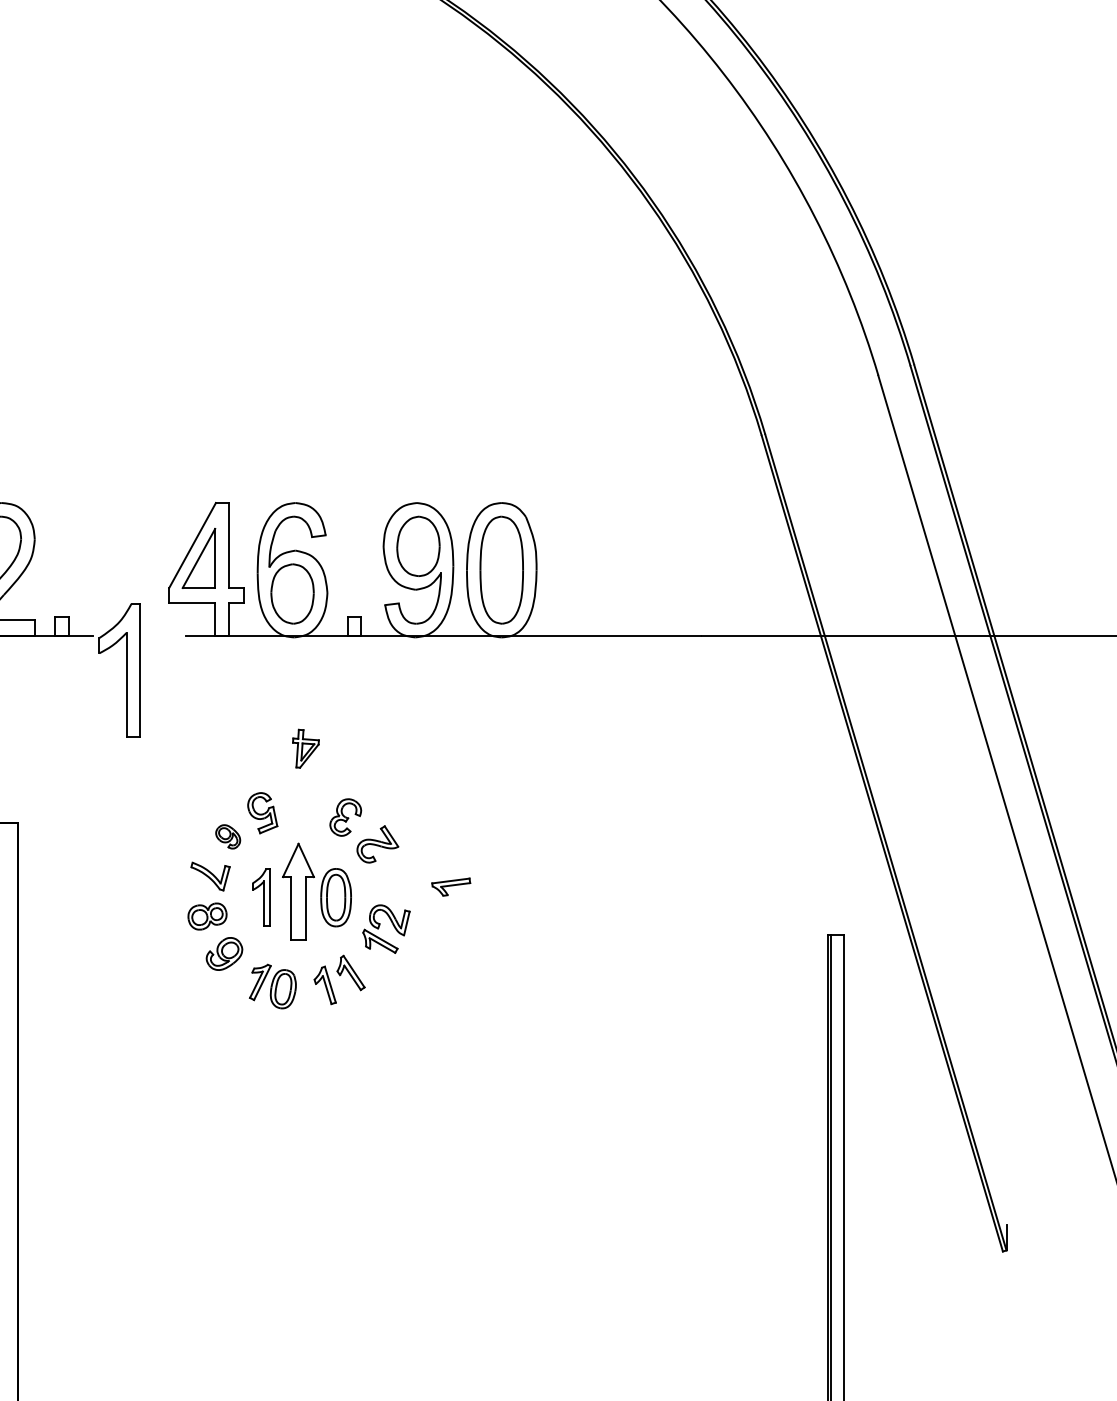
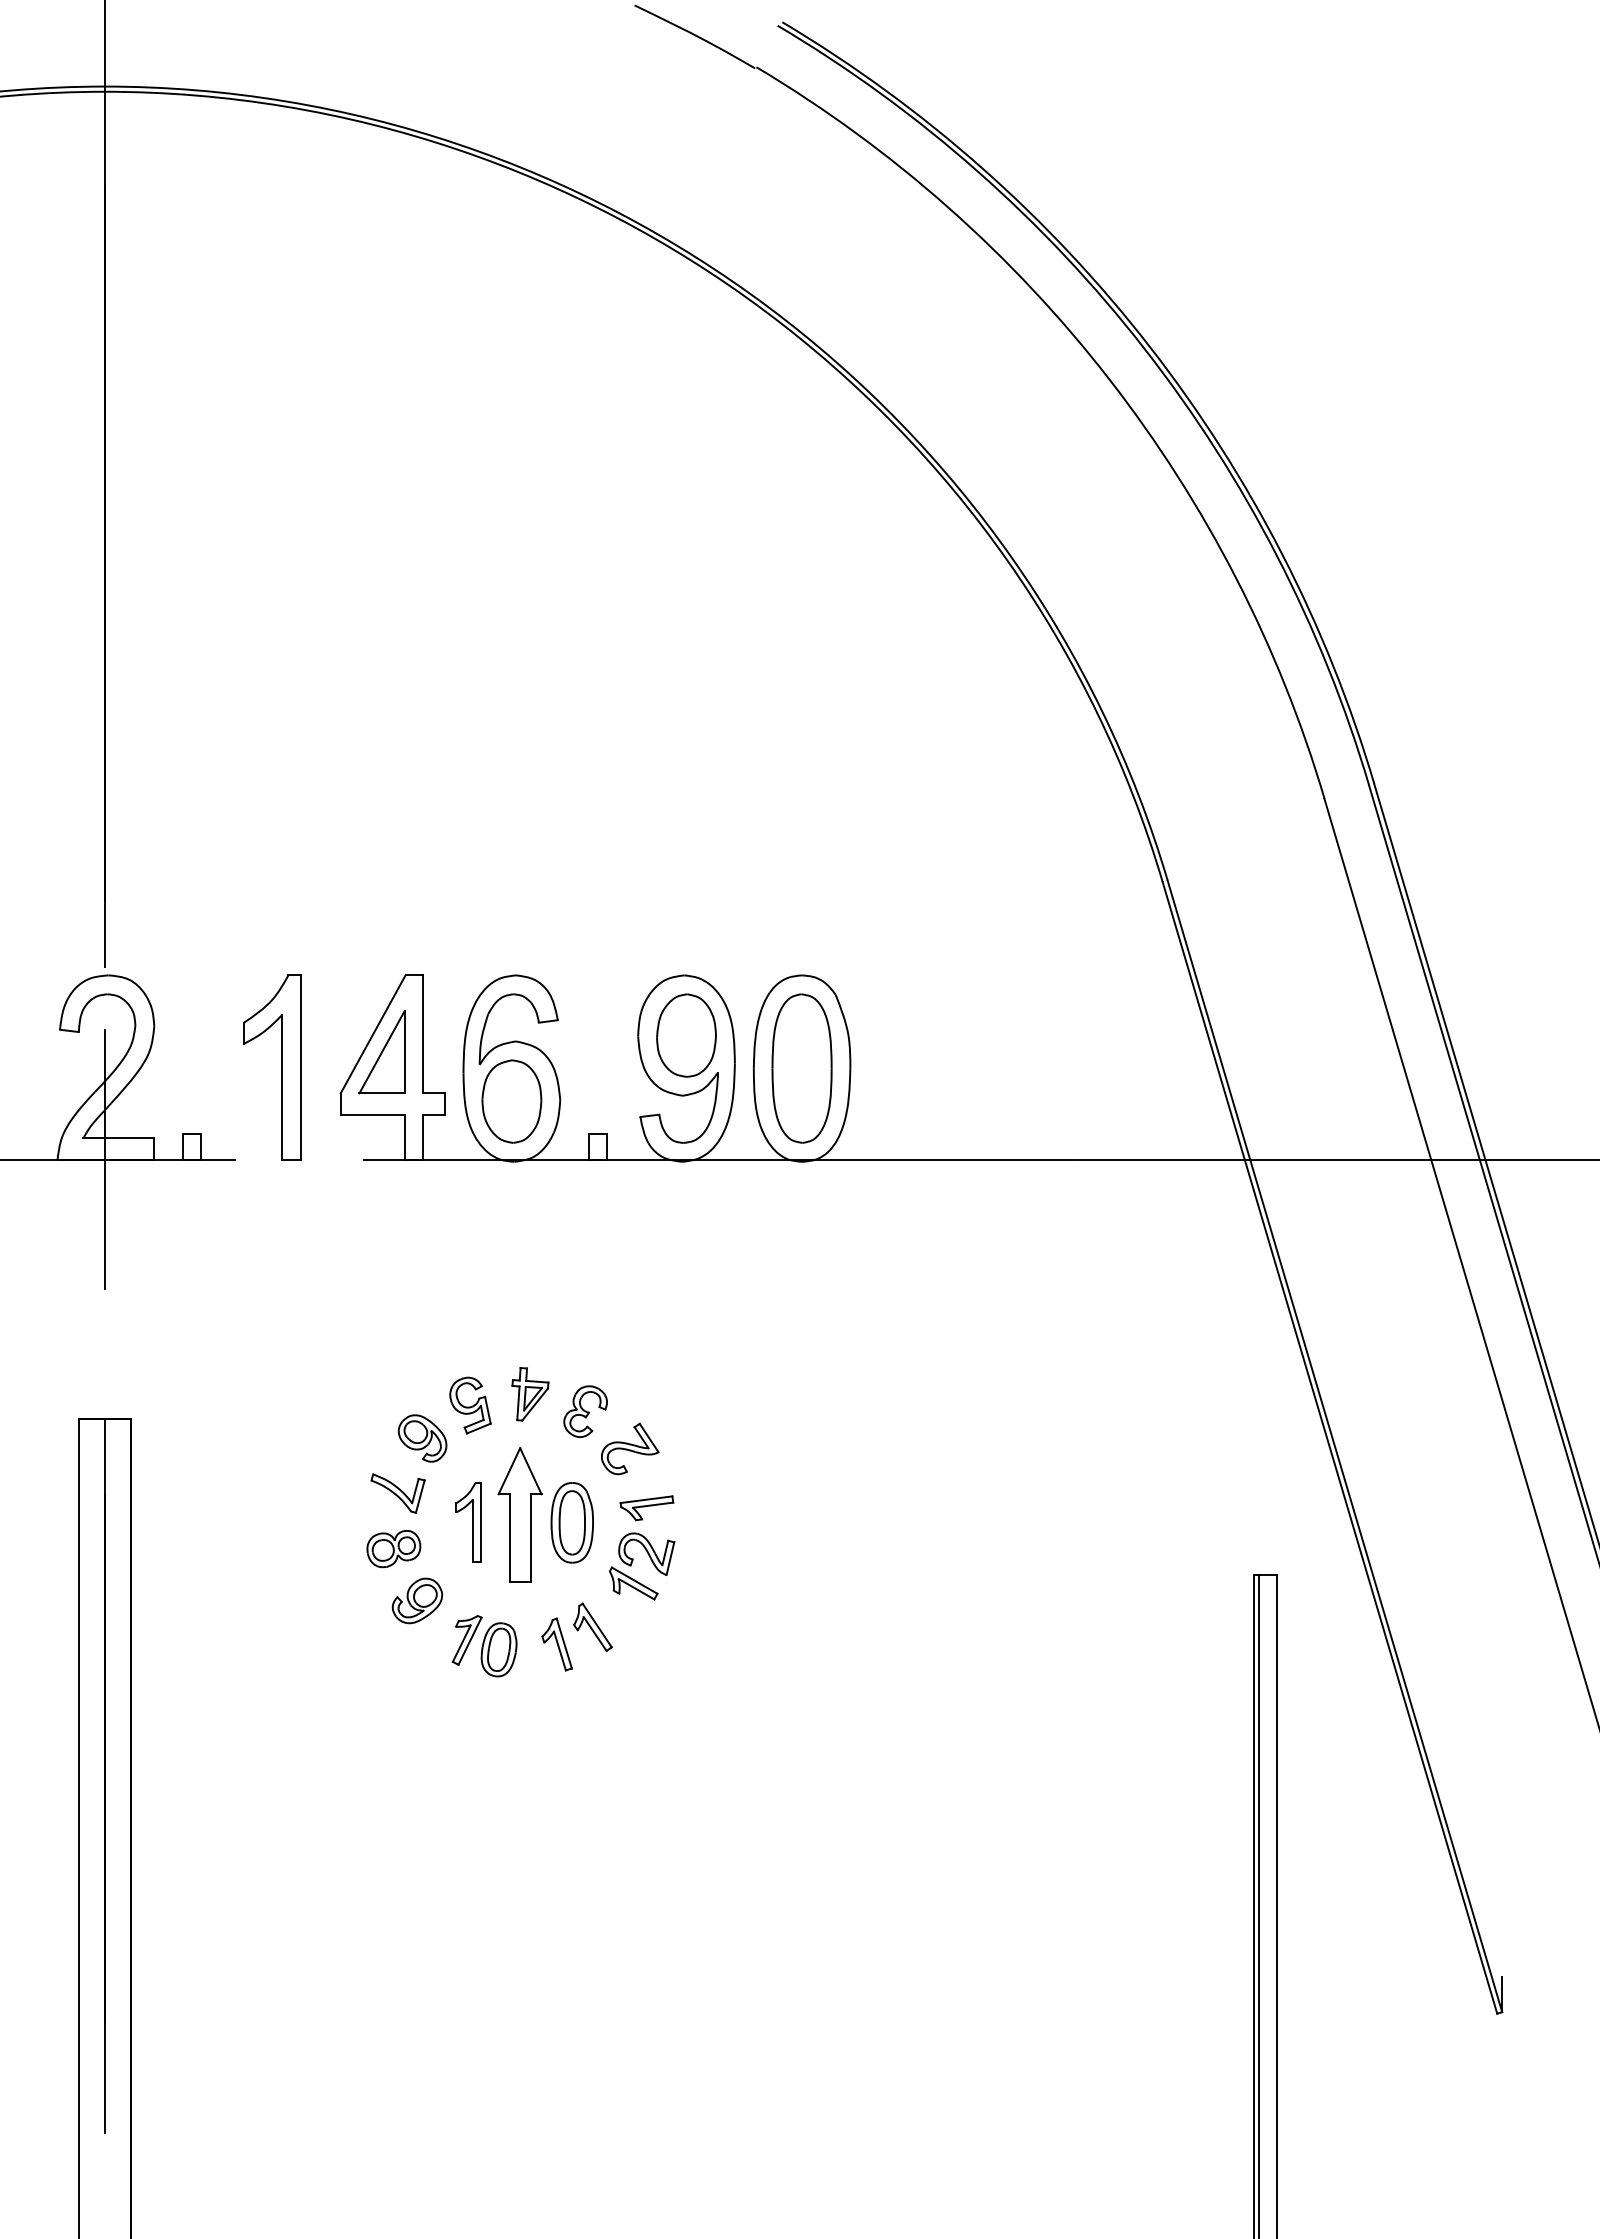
part: (126, 670) -> (281, 1067), moved
part: (305, 748) -> (530, 1394), moved
part: (228, 836) -> (422, 1438), size x1.43
part: (450, 887) -> (646, 1508), moved

